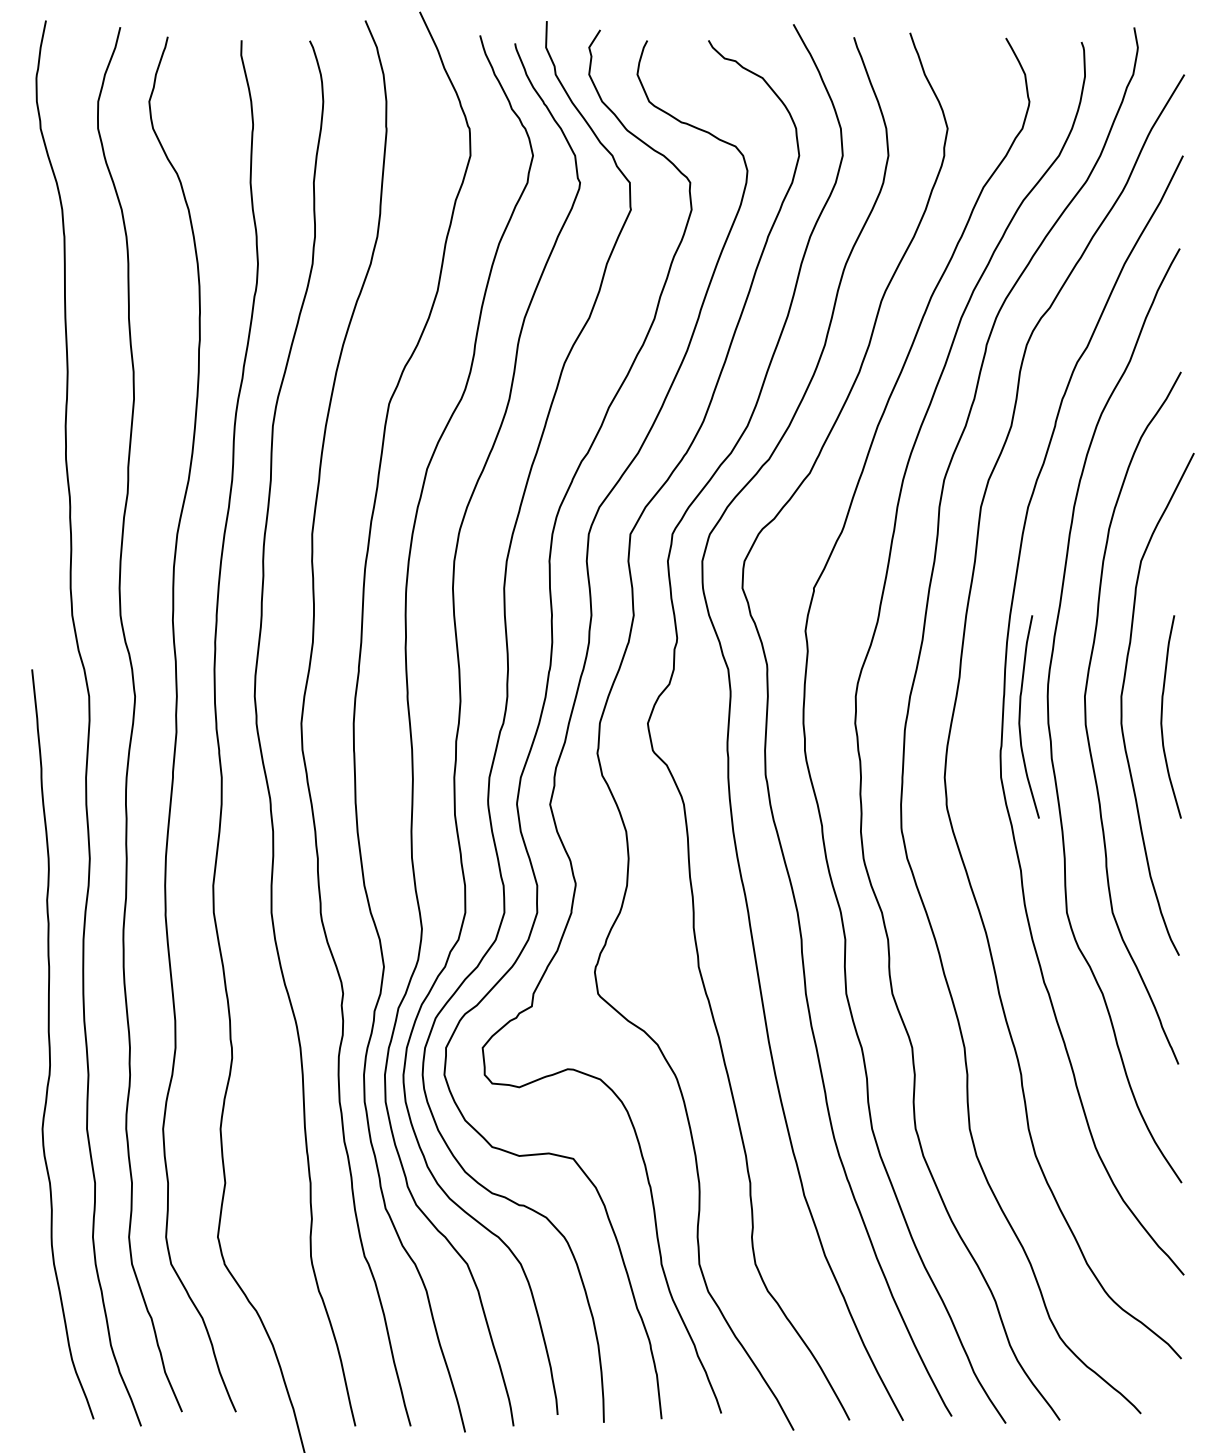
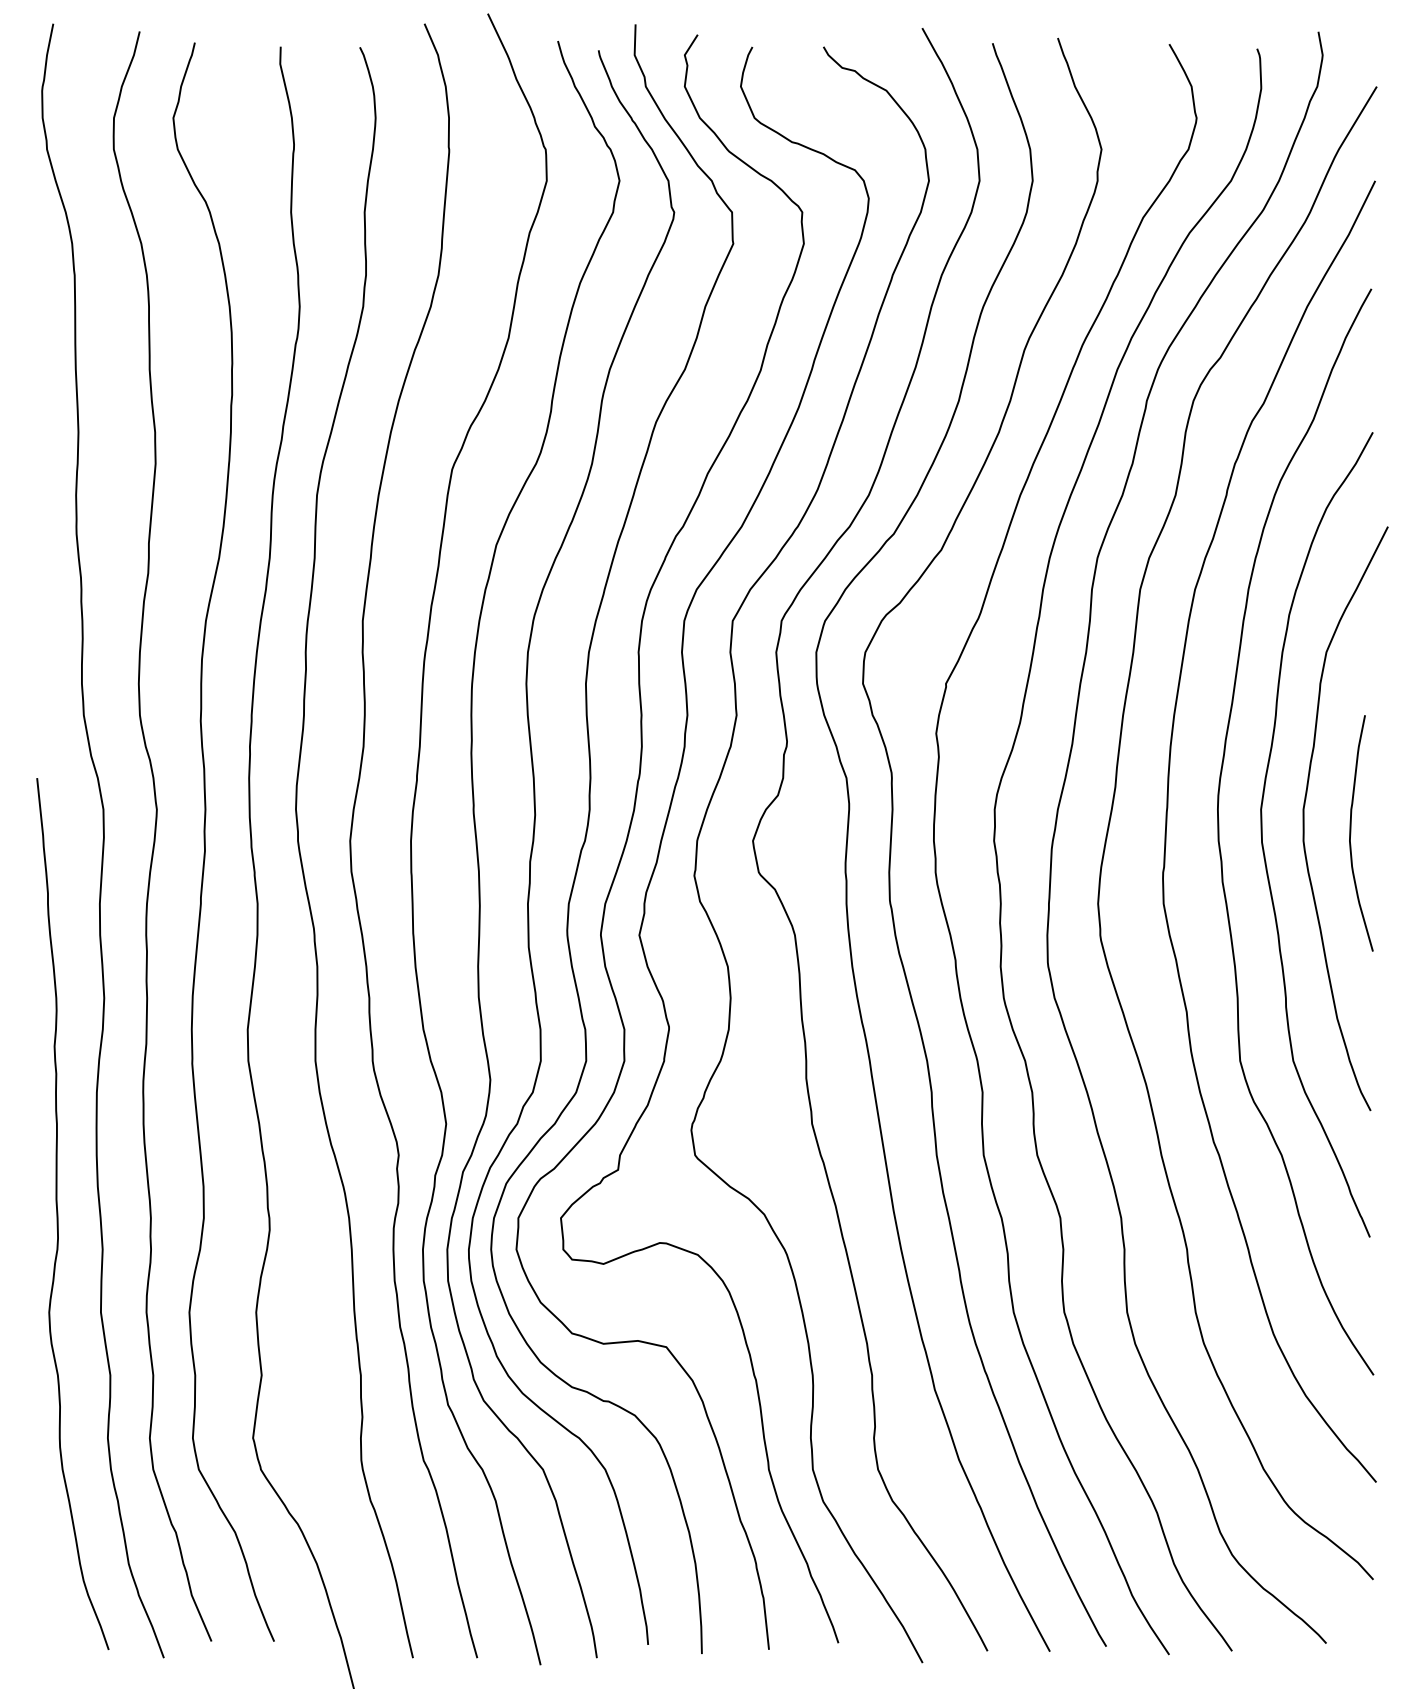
curve: (1020, 716) -> (1186, 832), removed

